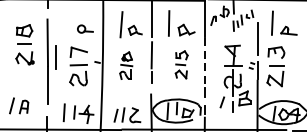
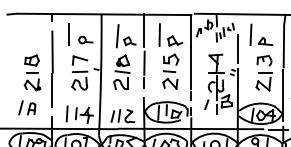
part: (25, 44) -> (32, 72), moved
line: (55, 57) -> (68, 34), moved
line: (205, 62) -> (191, 69), dashed -> solid
part: (181, 64) -> (170, 71), size x1.43
part: (125, 65) -> (121, 72), size x1.43
part: (275, 66) -> (263, 73), moved

